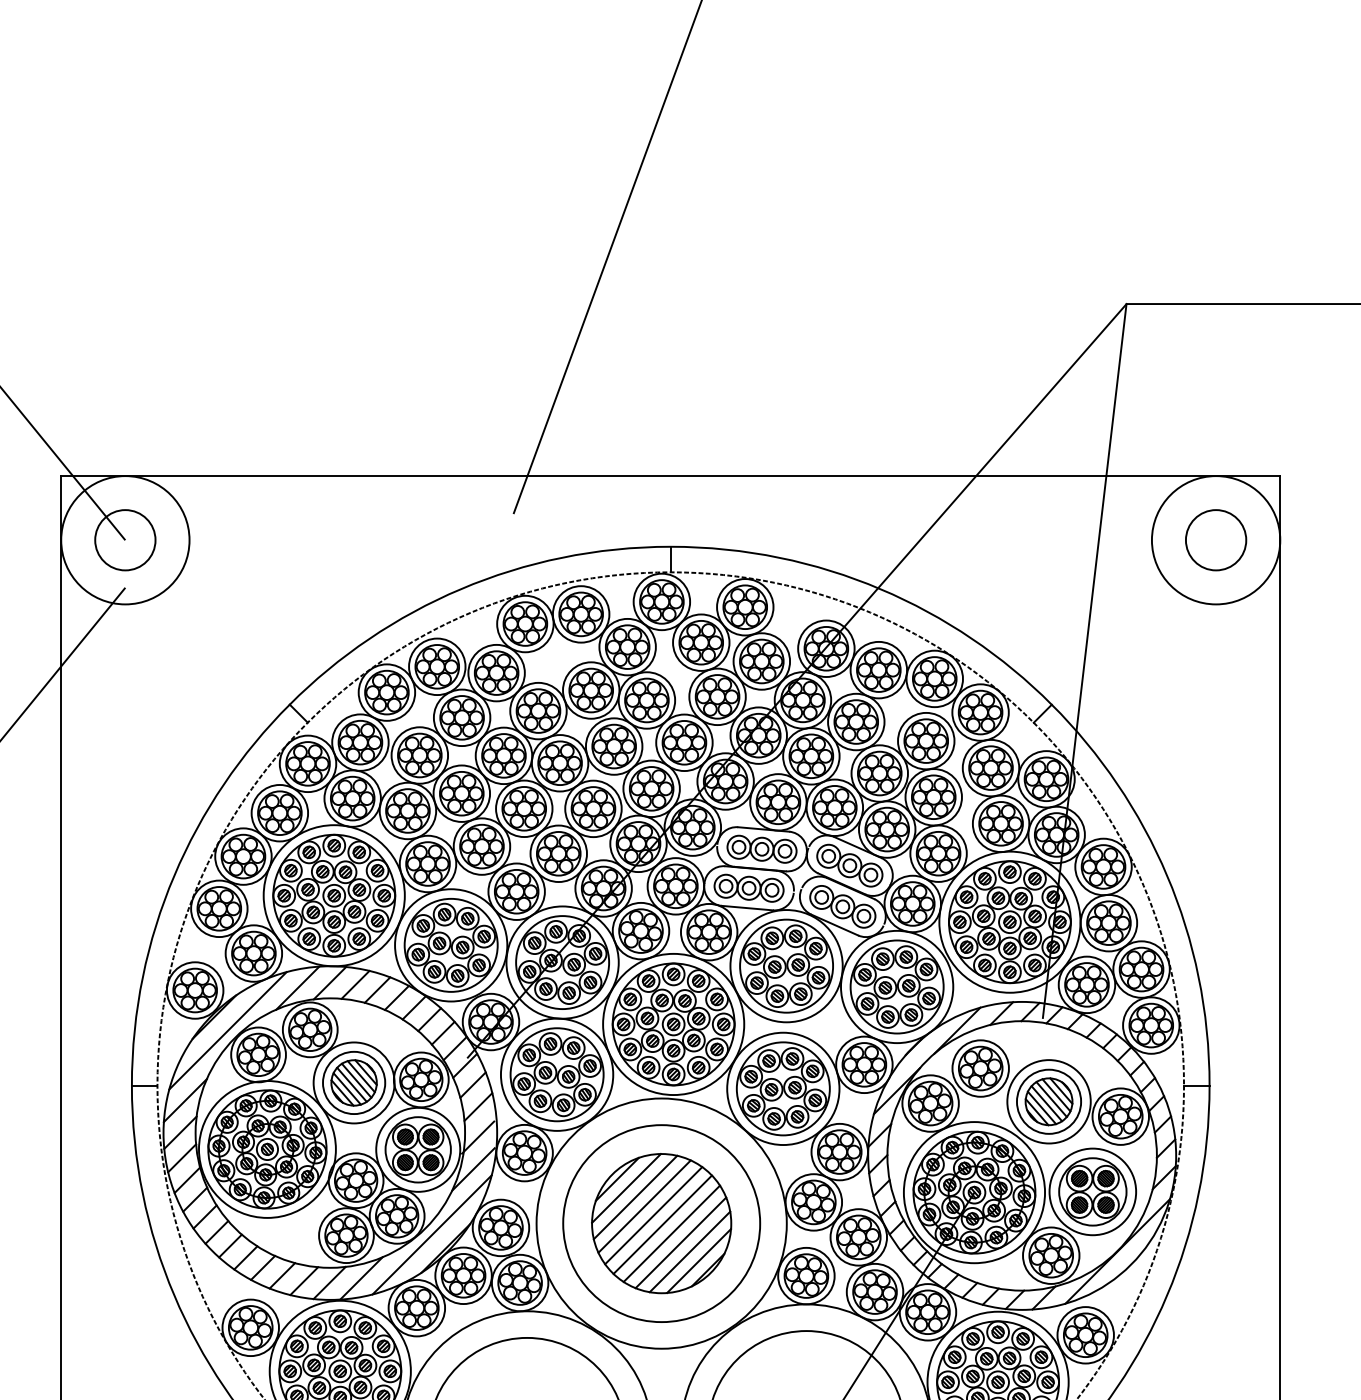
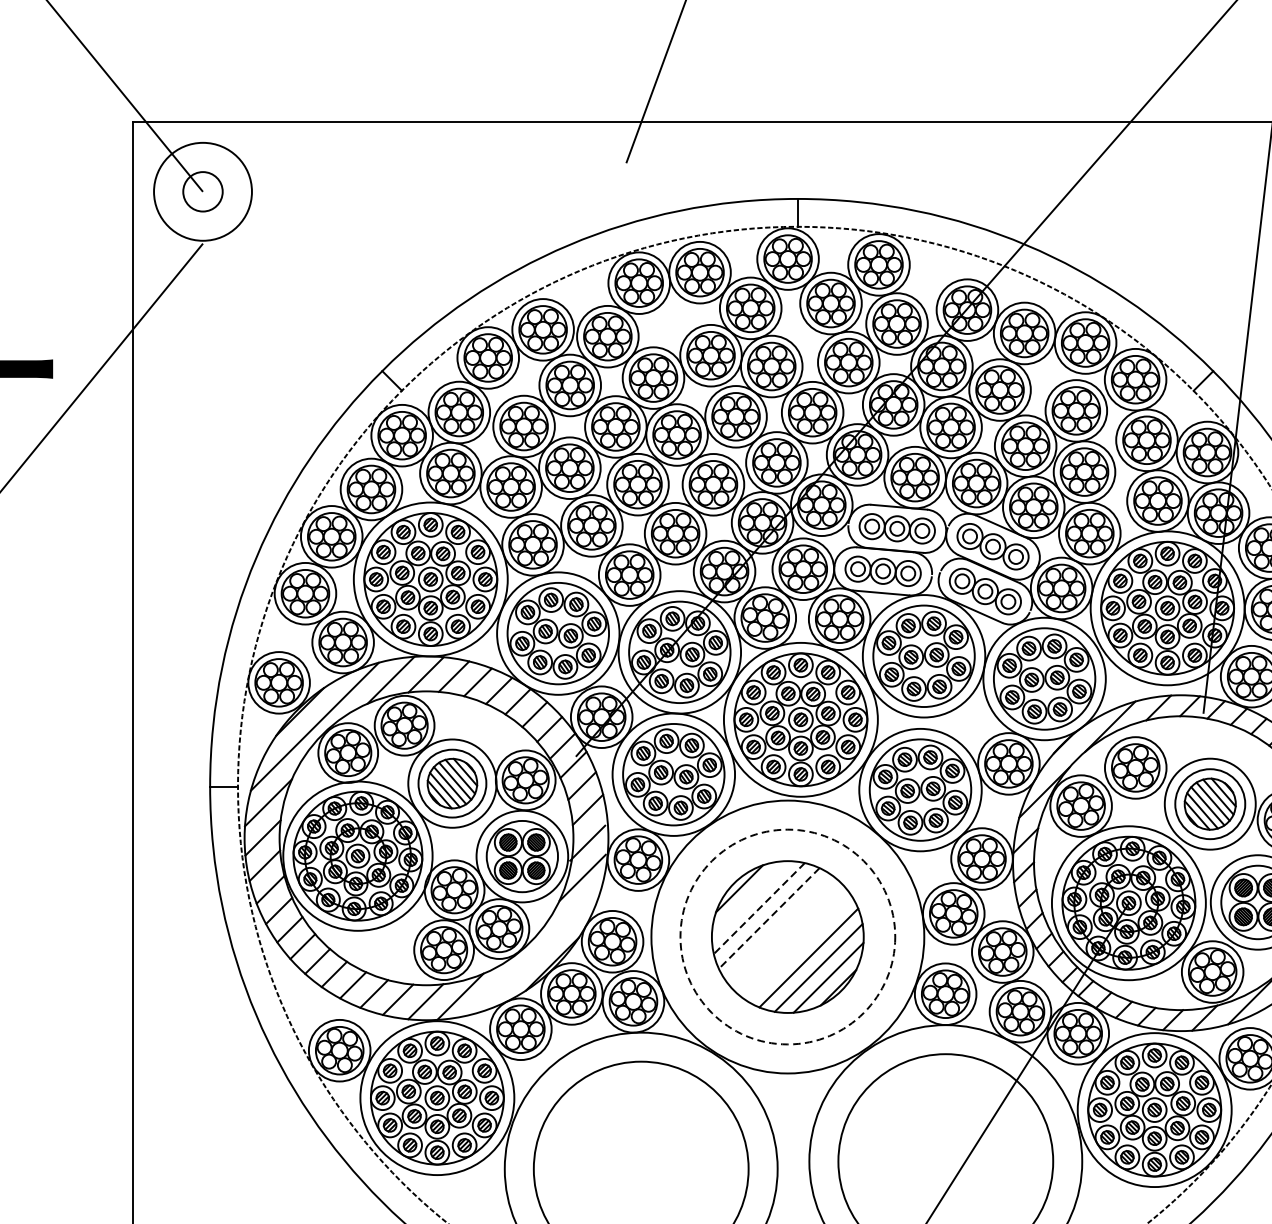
circle: (125, 540) -> (203, 192), size x0.6
circle: (125, 540) -> (203, 192), size x0.7
line: (626, 1188) -> (749, 898), removed
line: (635, 1197) -> (759, 908), solid -> dashed
line: (644, 1206) -> (769, 918), solid -> dashed
line: (653, 1215) -> (778, 928), removed
circle: (661, 1223) -> (787, 936), solid -> dashed
line: (662, 1224) -> (788, 937), removed
line: (671, 1233) -> (798, 947), removed
line: (431, 1234) -> (536, 948), removed

